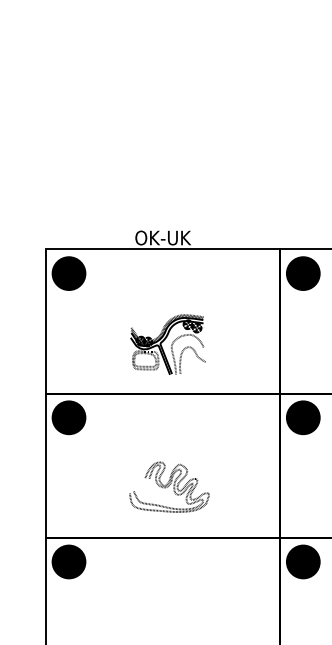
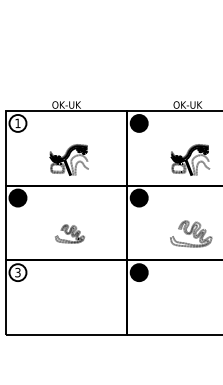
fill: (68, 271) -> (17, 122), removed
part: (168, 486) -> (69, 233), size x0.7
fill: (68, 561) -> (17, 272), removed

